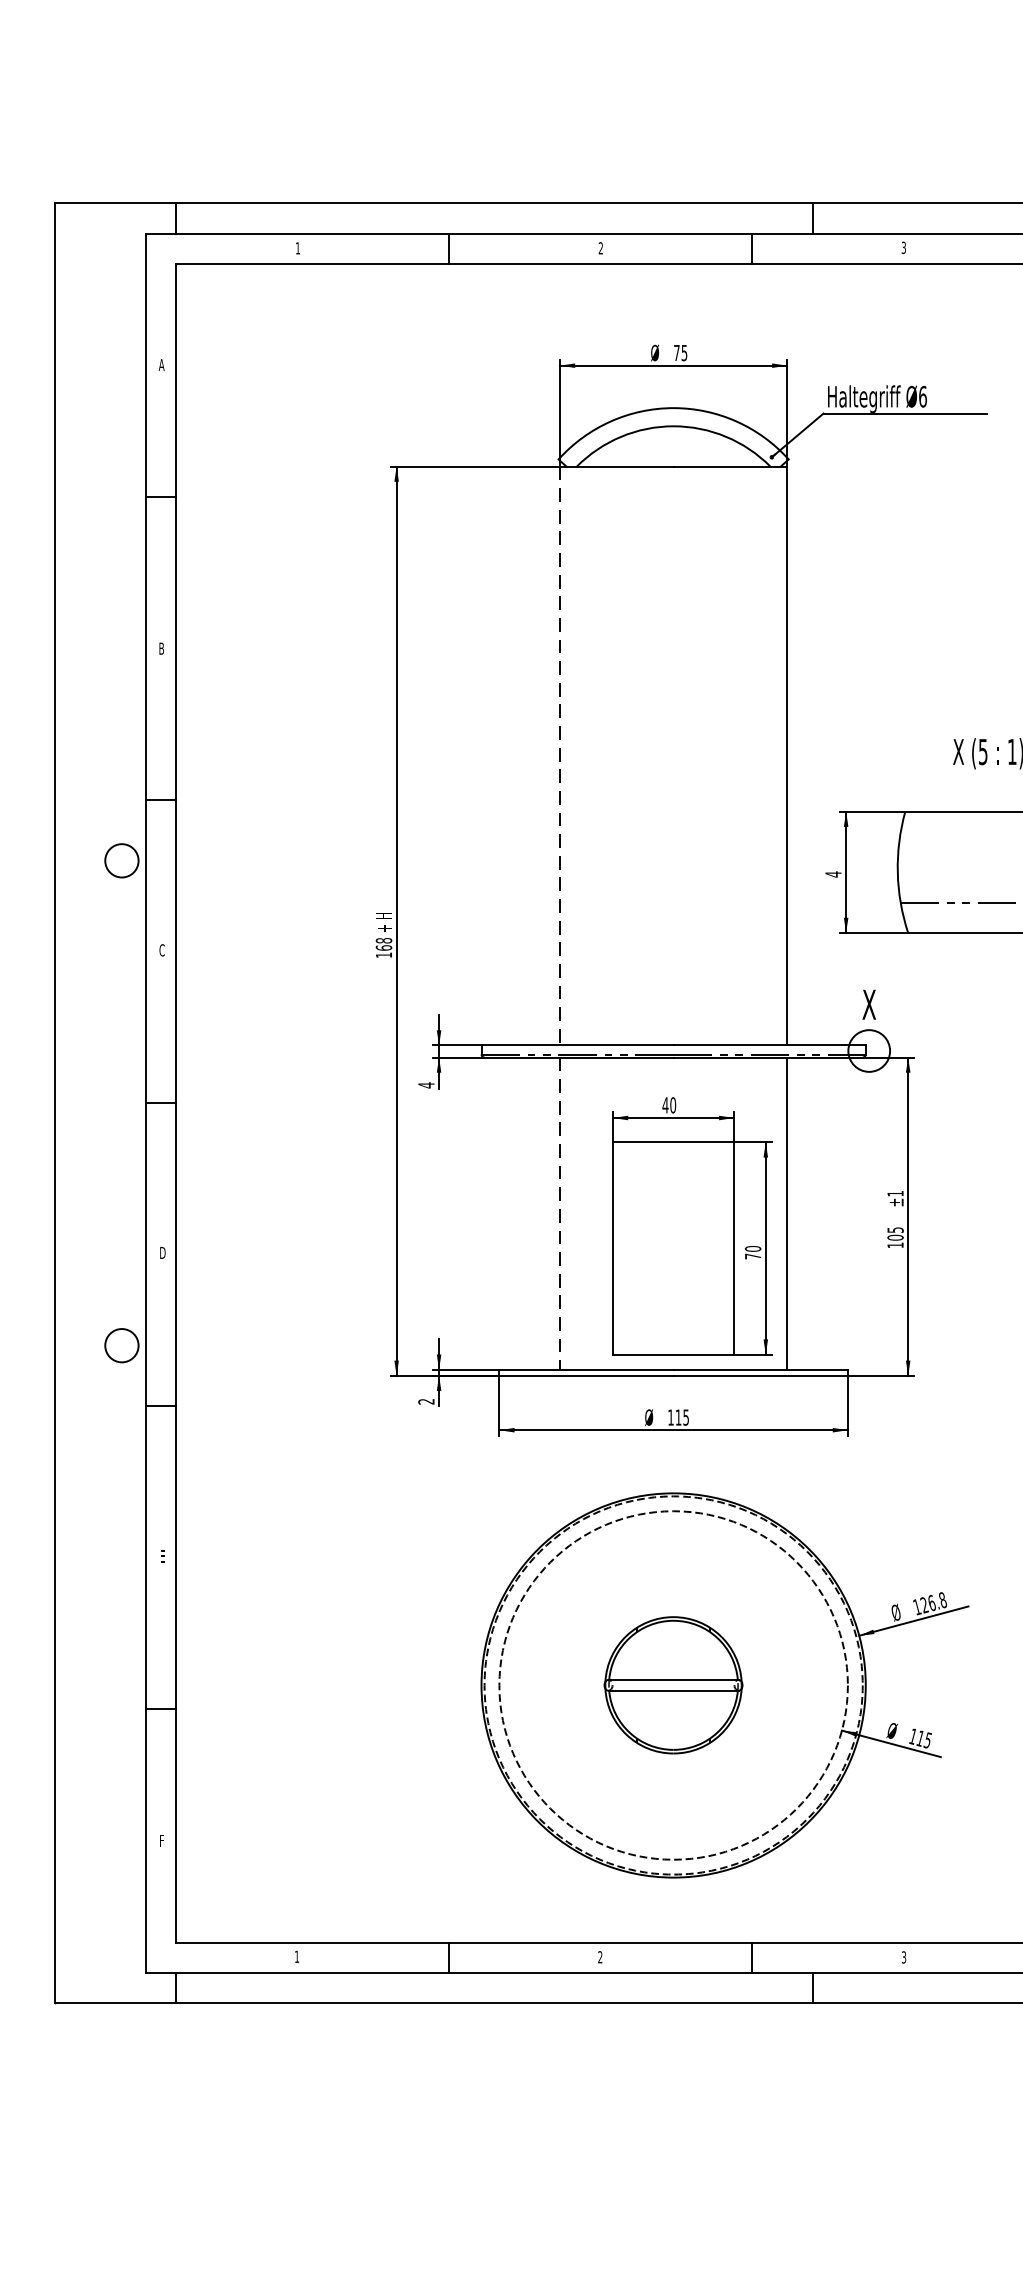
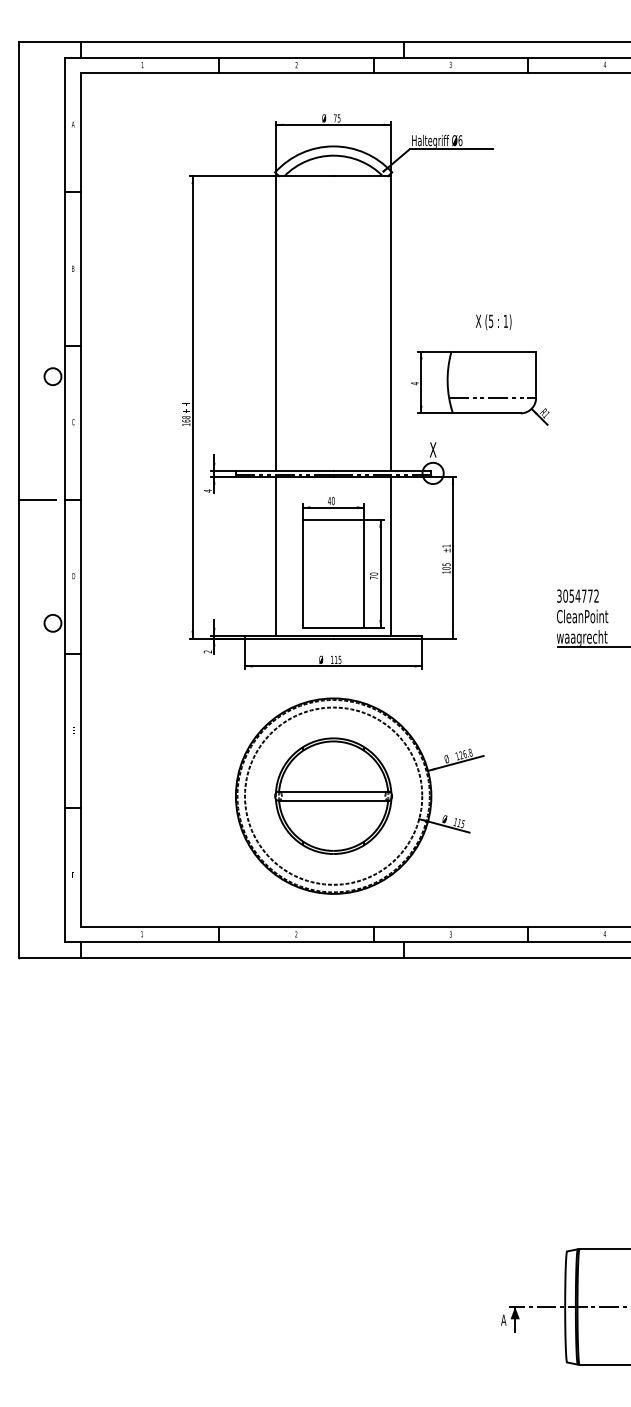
line: (559, 756) -> (275, 323), dashed -> solid
line: (91, 1104) -> (37, 500), added
line: (559, 1214) -> (275, 556), dashed -> solid
part: (673, 1684) -> (333, 795), size x1.67

